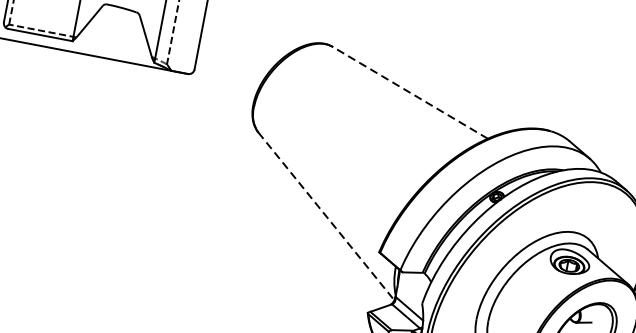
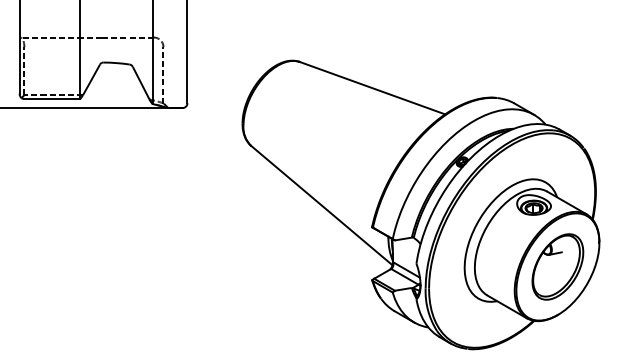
line: (410, 93) -> (372, 88), dashed -> solid
line: (327, 216) -> (322, 205), dashed -> solid

